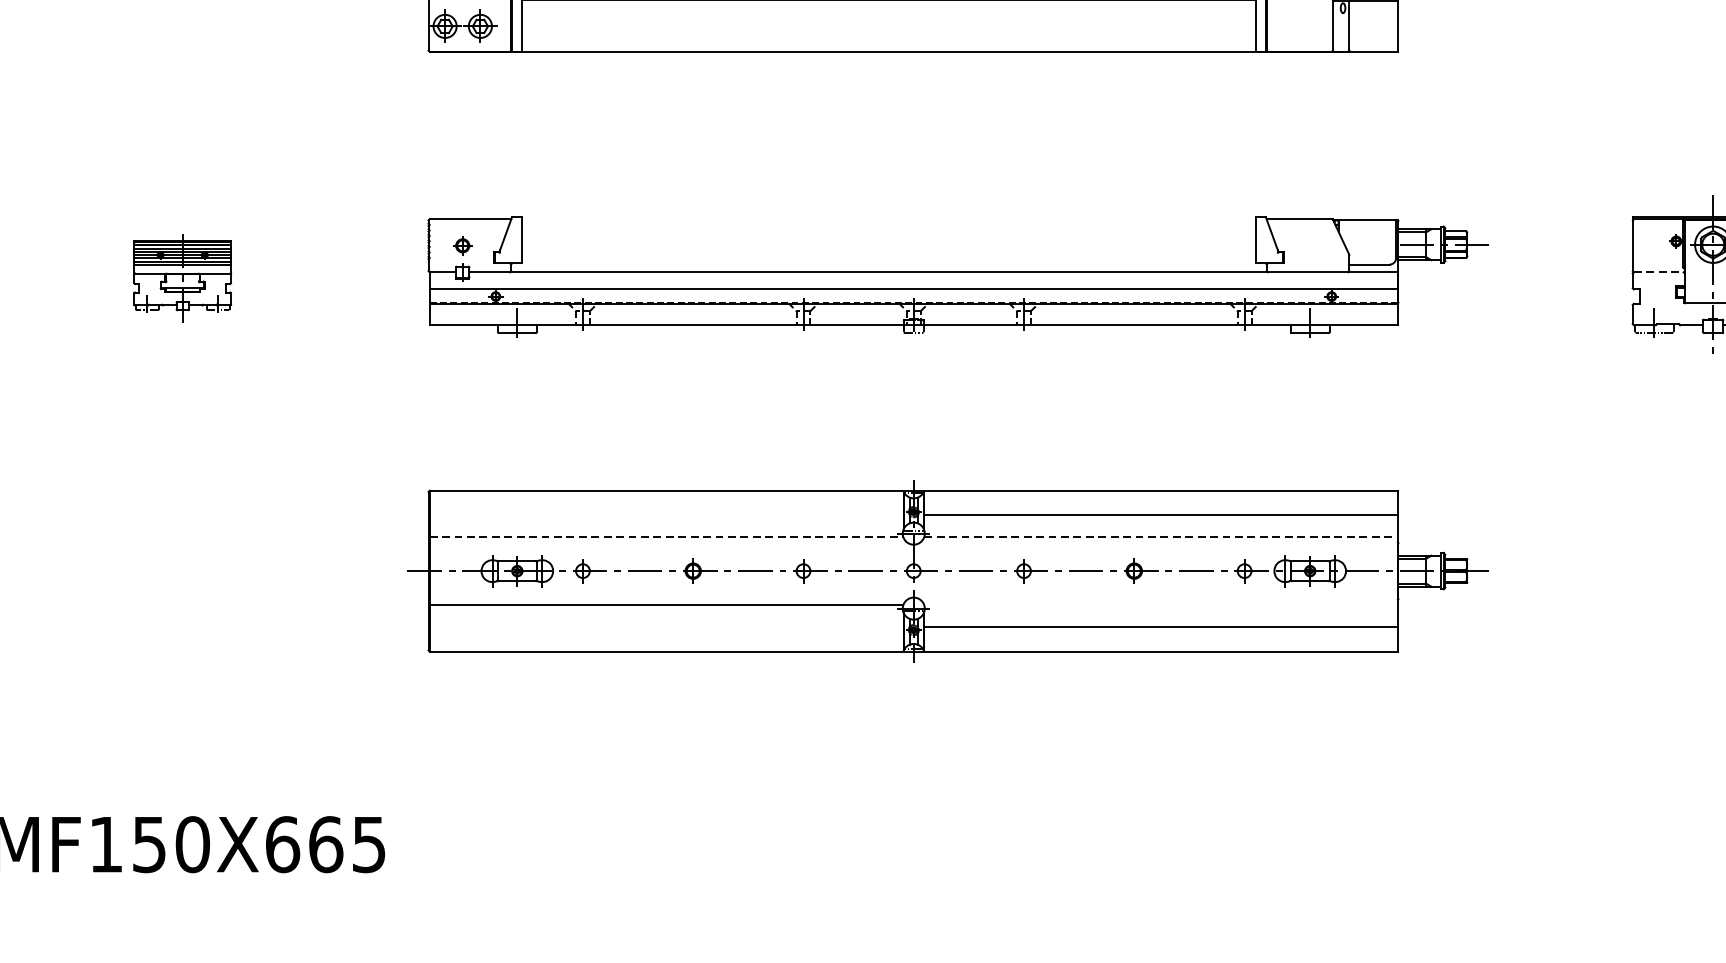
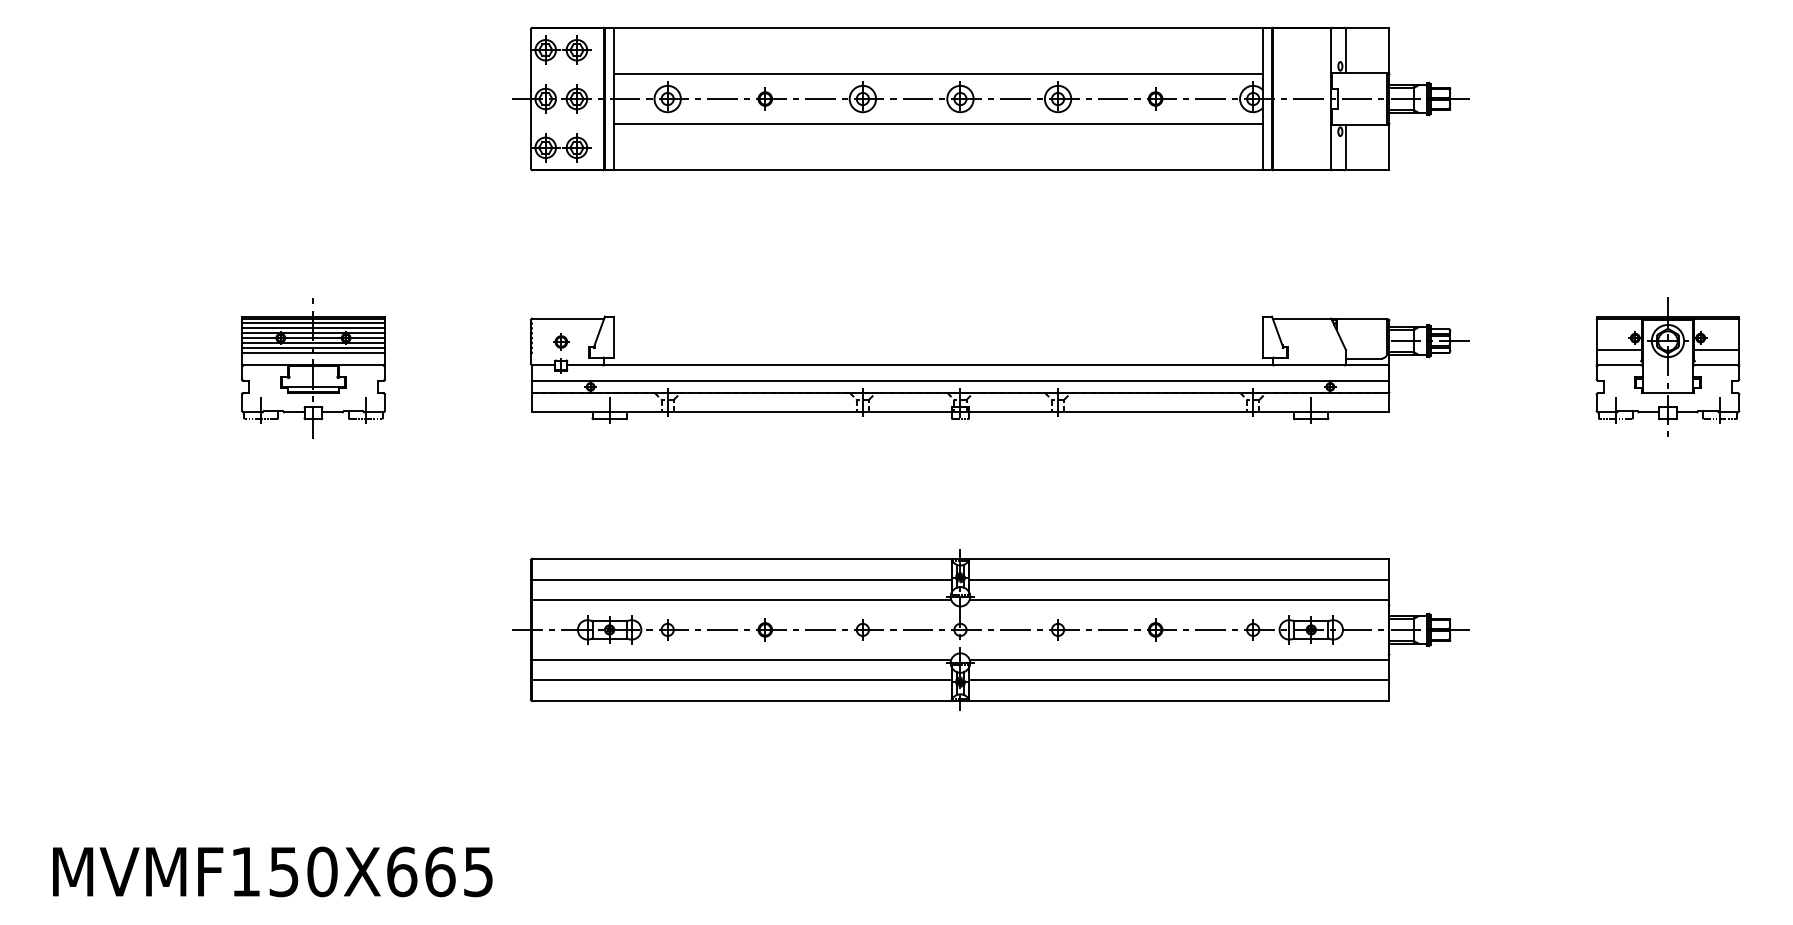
line: (1657, 255) -> (1618, 350), added
line: (1659, 272) -> (1620, 365), dashed -> solid
part: (182, 275) -> (313, 368), size x1.67
line: (666, 515) -> (741, 580), added
line: (666, 536) -> (741, 599), dashed -> solid
line: (1161, 536) -> (1179, 599), dashed -> solid
line: (1160, 605) -> (1178, 660), added
line: (666, 627) -> (741, 679), added

